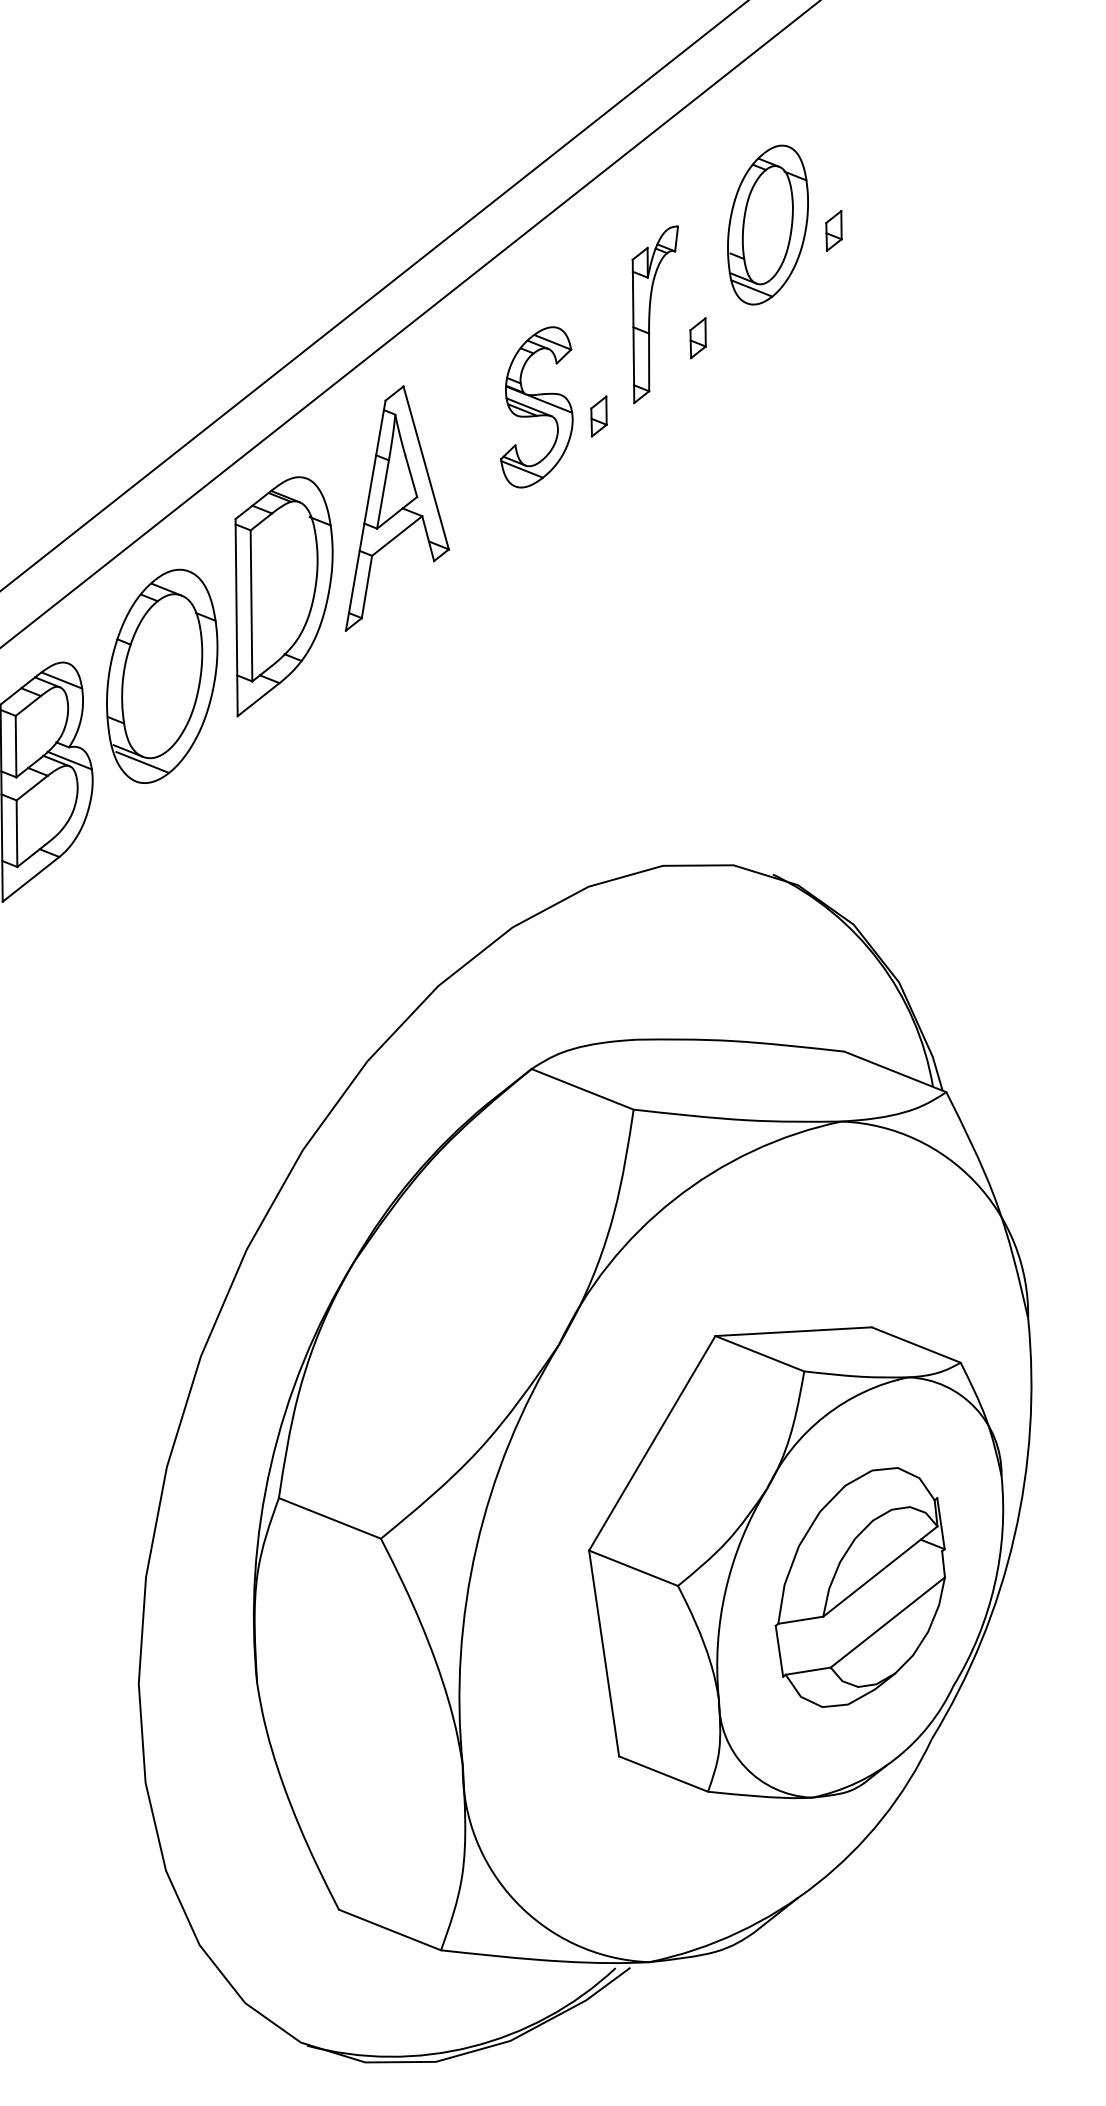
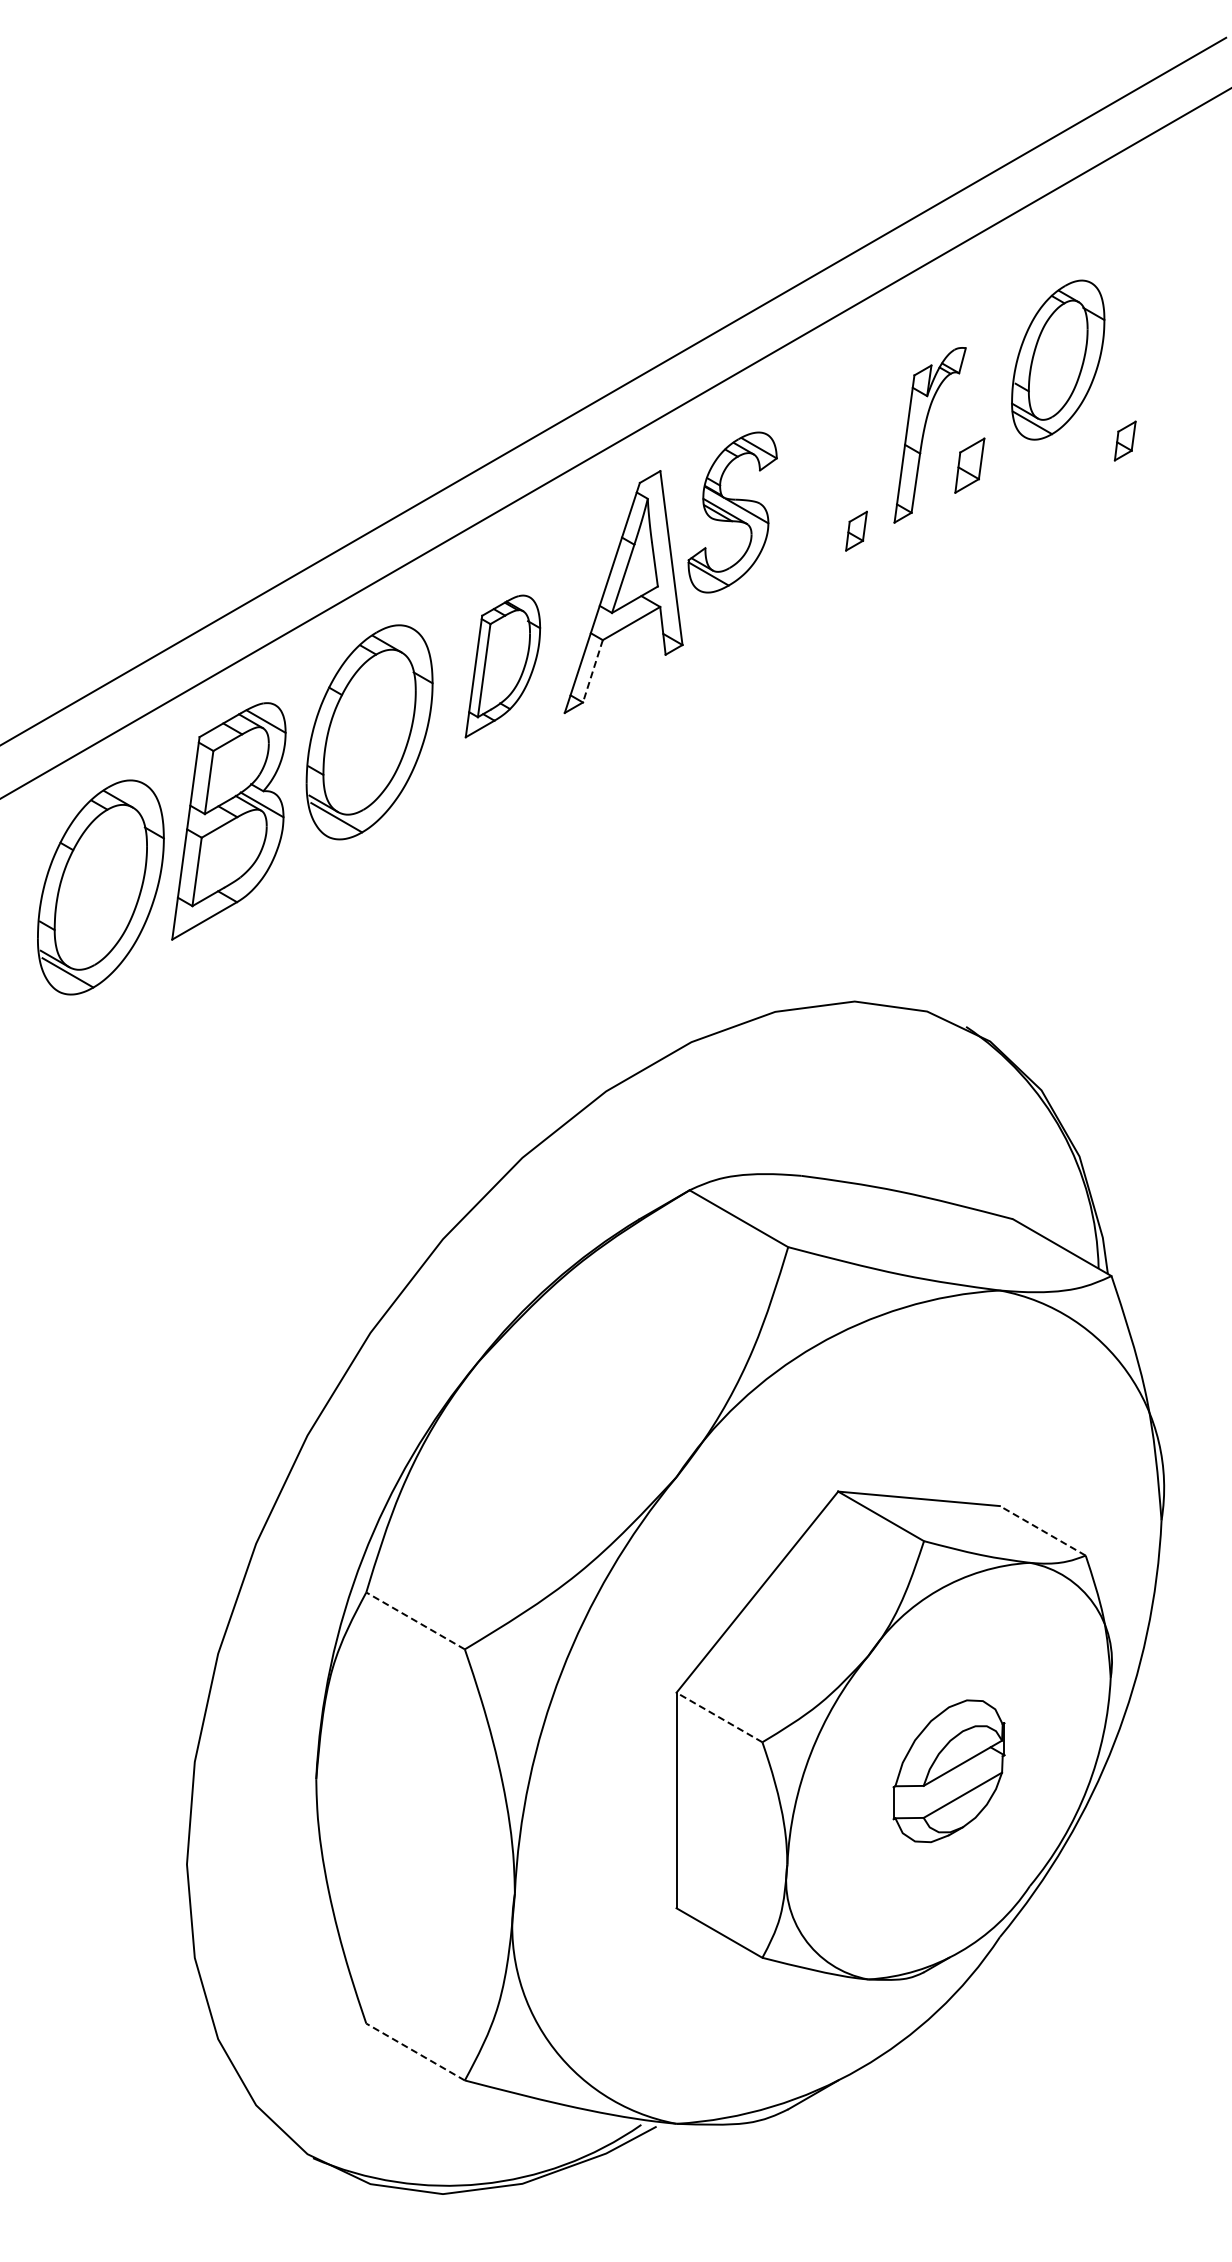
part: (833, 230) -> (1124, 440), moved
part: (697, 338) -> (969, 465), size x1.4
part: (536, 407) -> (732, 512), moved
line: (366, 587) -> (592, 671), solid -> dashed
part: (279, 595) -> (502, 666), size x0.6
line: (915, 1344) -> (1042, 1530), solid -> dashed
line: (329, 1518) -> (415, 1620), solid -> dashed
line: (633, 1568) -> (719, 1717), solid -> dashed
part: (859, 1587) -> (948, 1771), size x0.6
line: (389, 1930) -> (415, 2052), solid -> dashed

